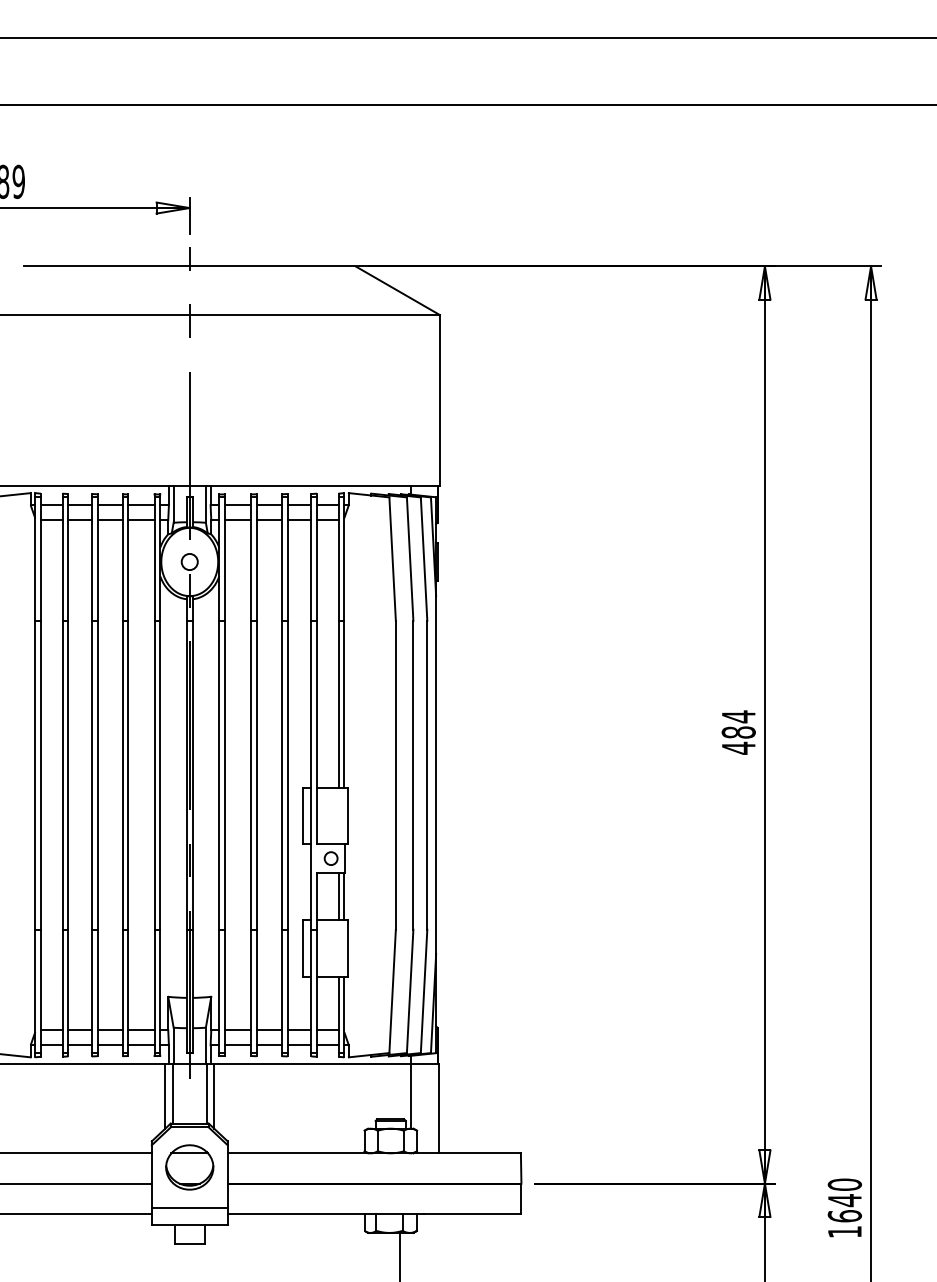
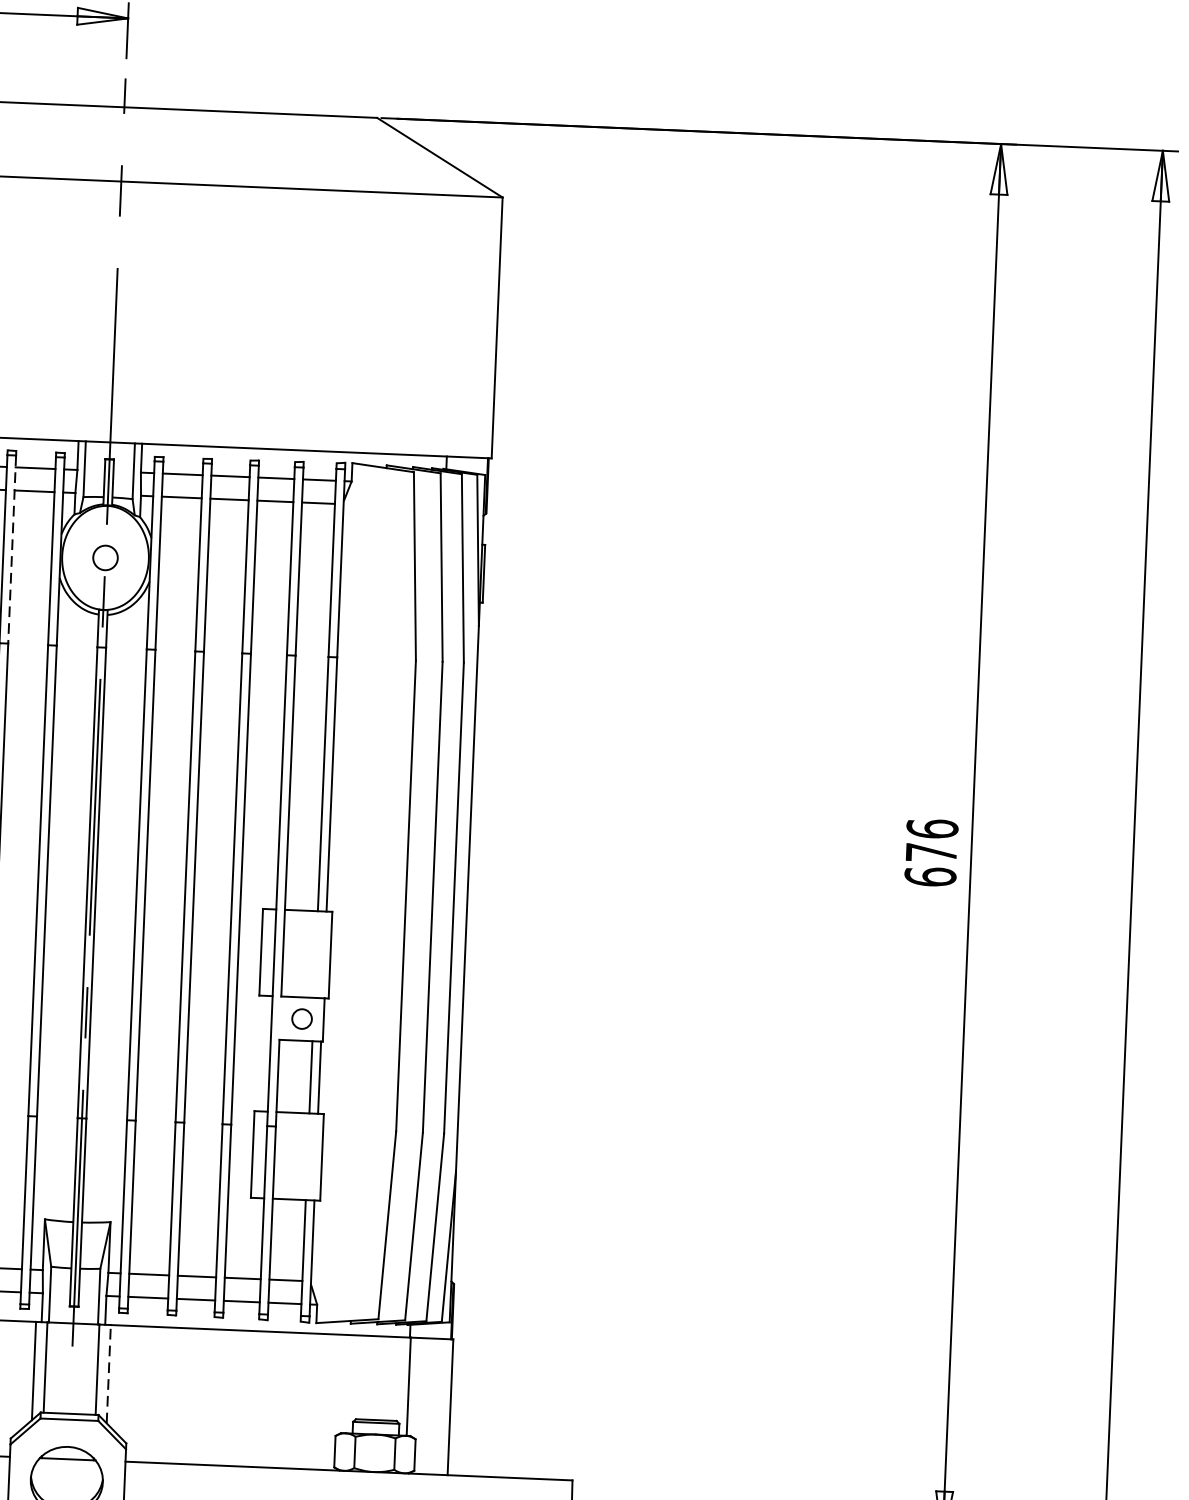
line: (128, 559) -> (12, 550), solid -> dashed
text: (738, 732) -> (931, 852), 484 -> 676
line: (214, 1096) -> (109, 1374), solid -> dashed

